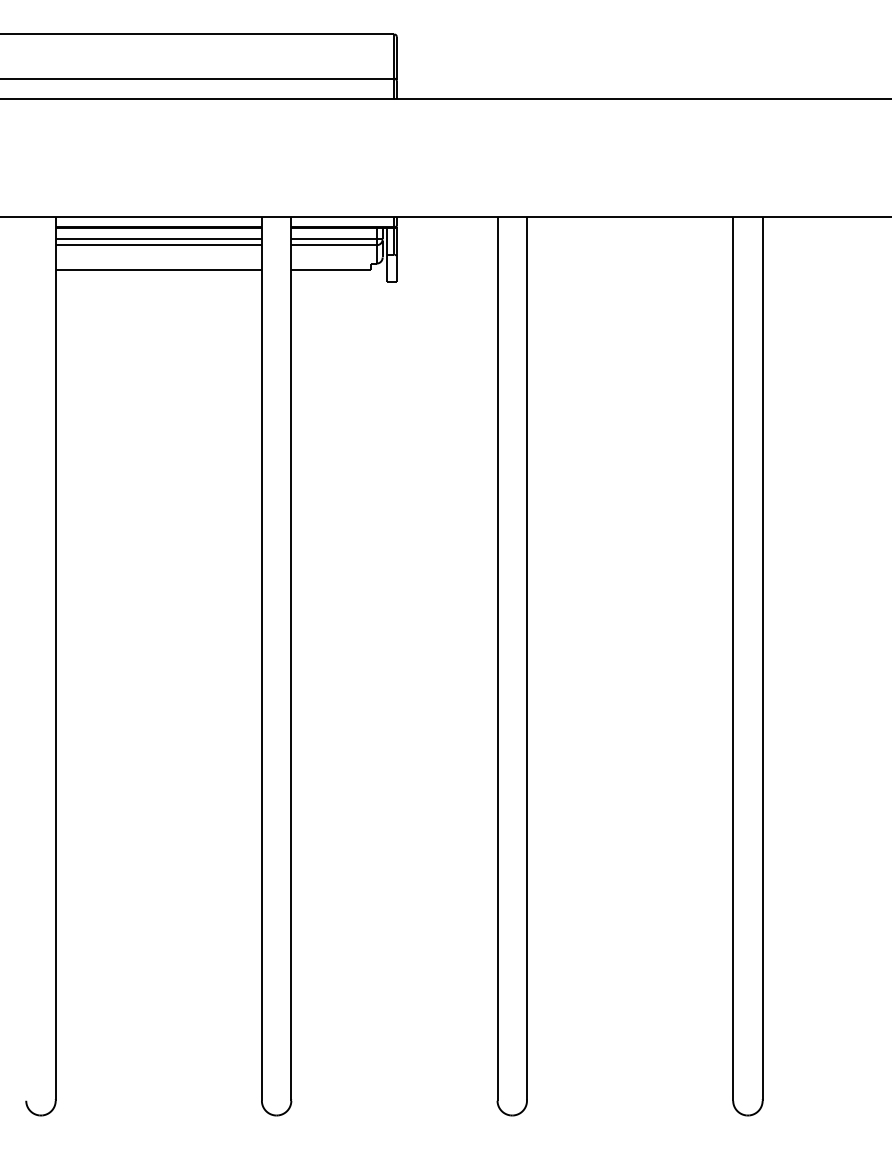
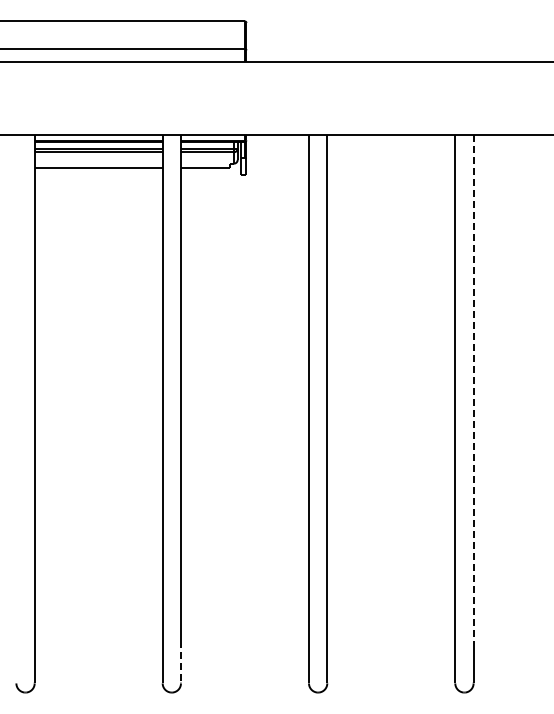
line: (762, 625) -> (473, 388), solid -> dashed
line: (290, 1067) -> (180, 662), solid -> dashed

